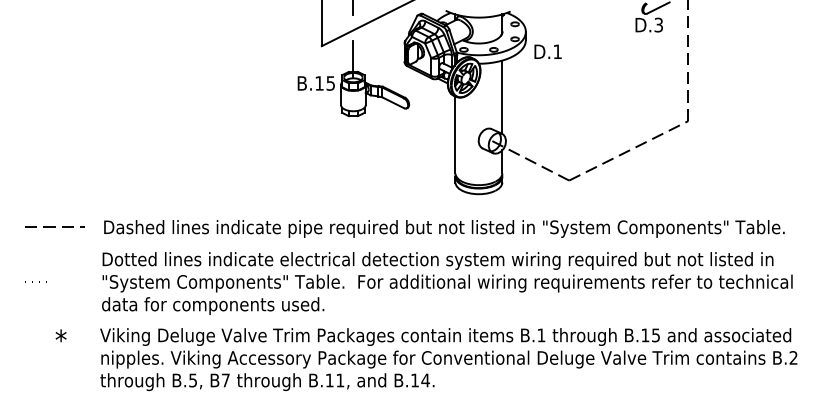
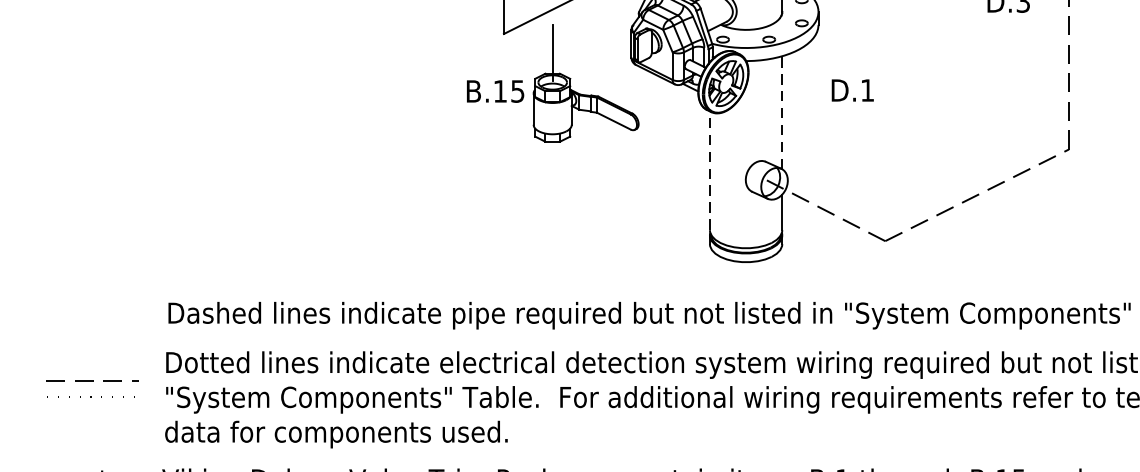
text: (547, 51) -> (851, 89), moved
line: (502, 97) -> (782, 113), solid -> dashed
line: (455, 134) -> (710, 170), solid -> dashed
line: (54, 226) -> (91, 379), moved

